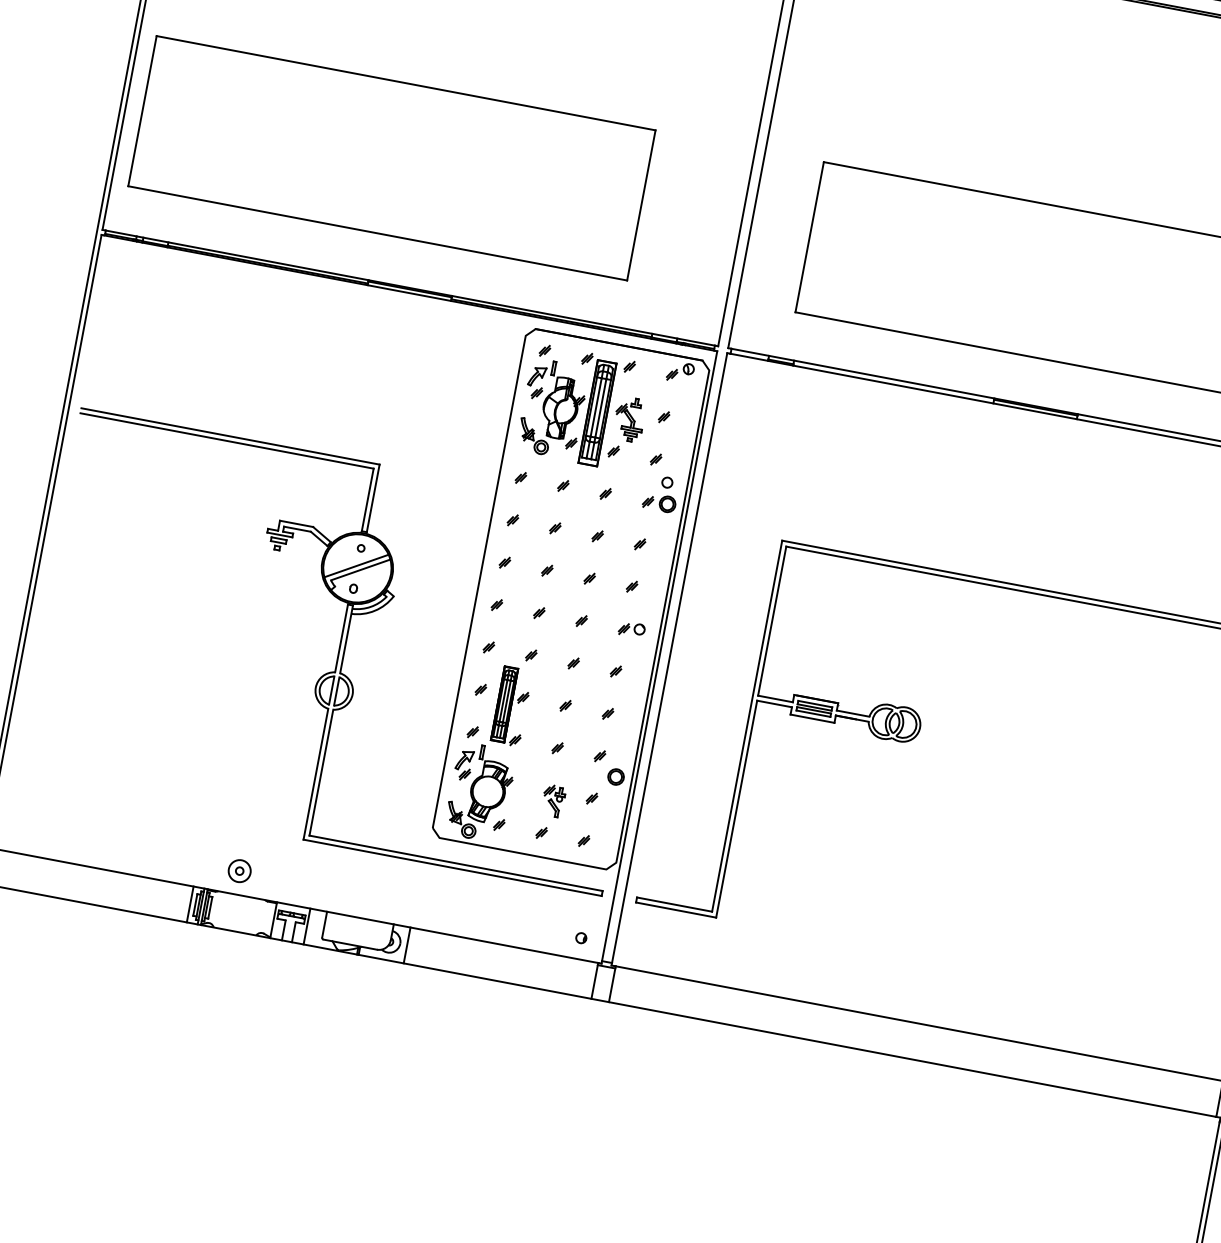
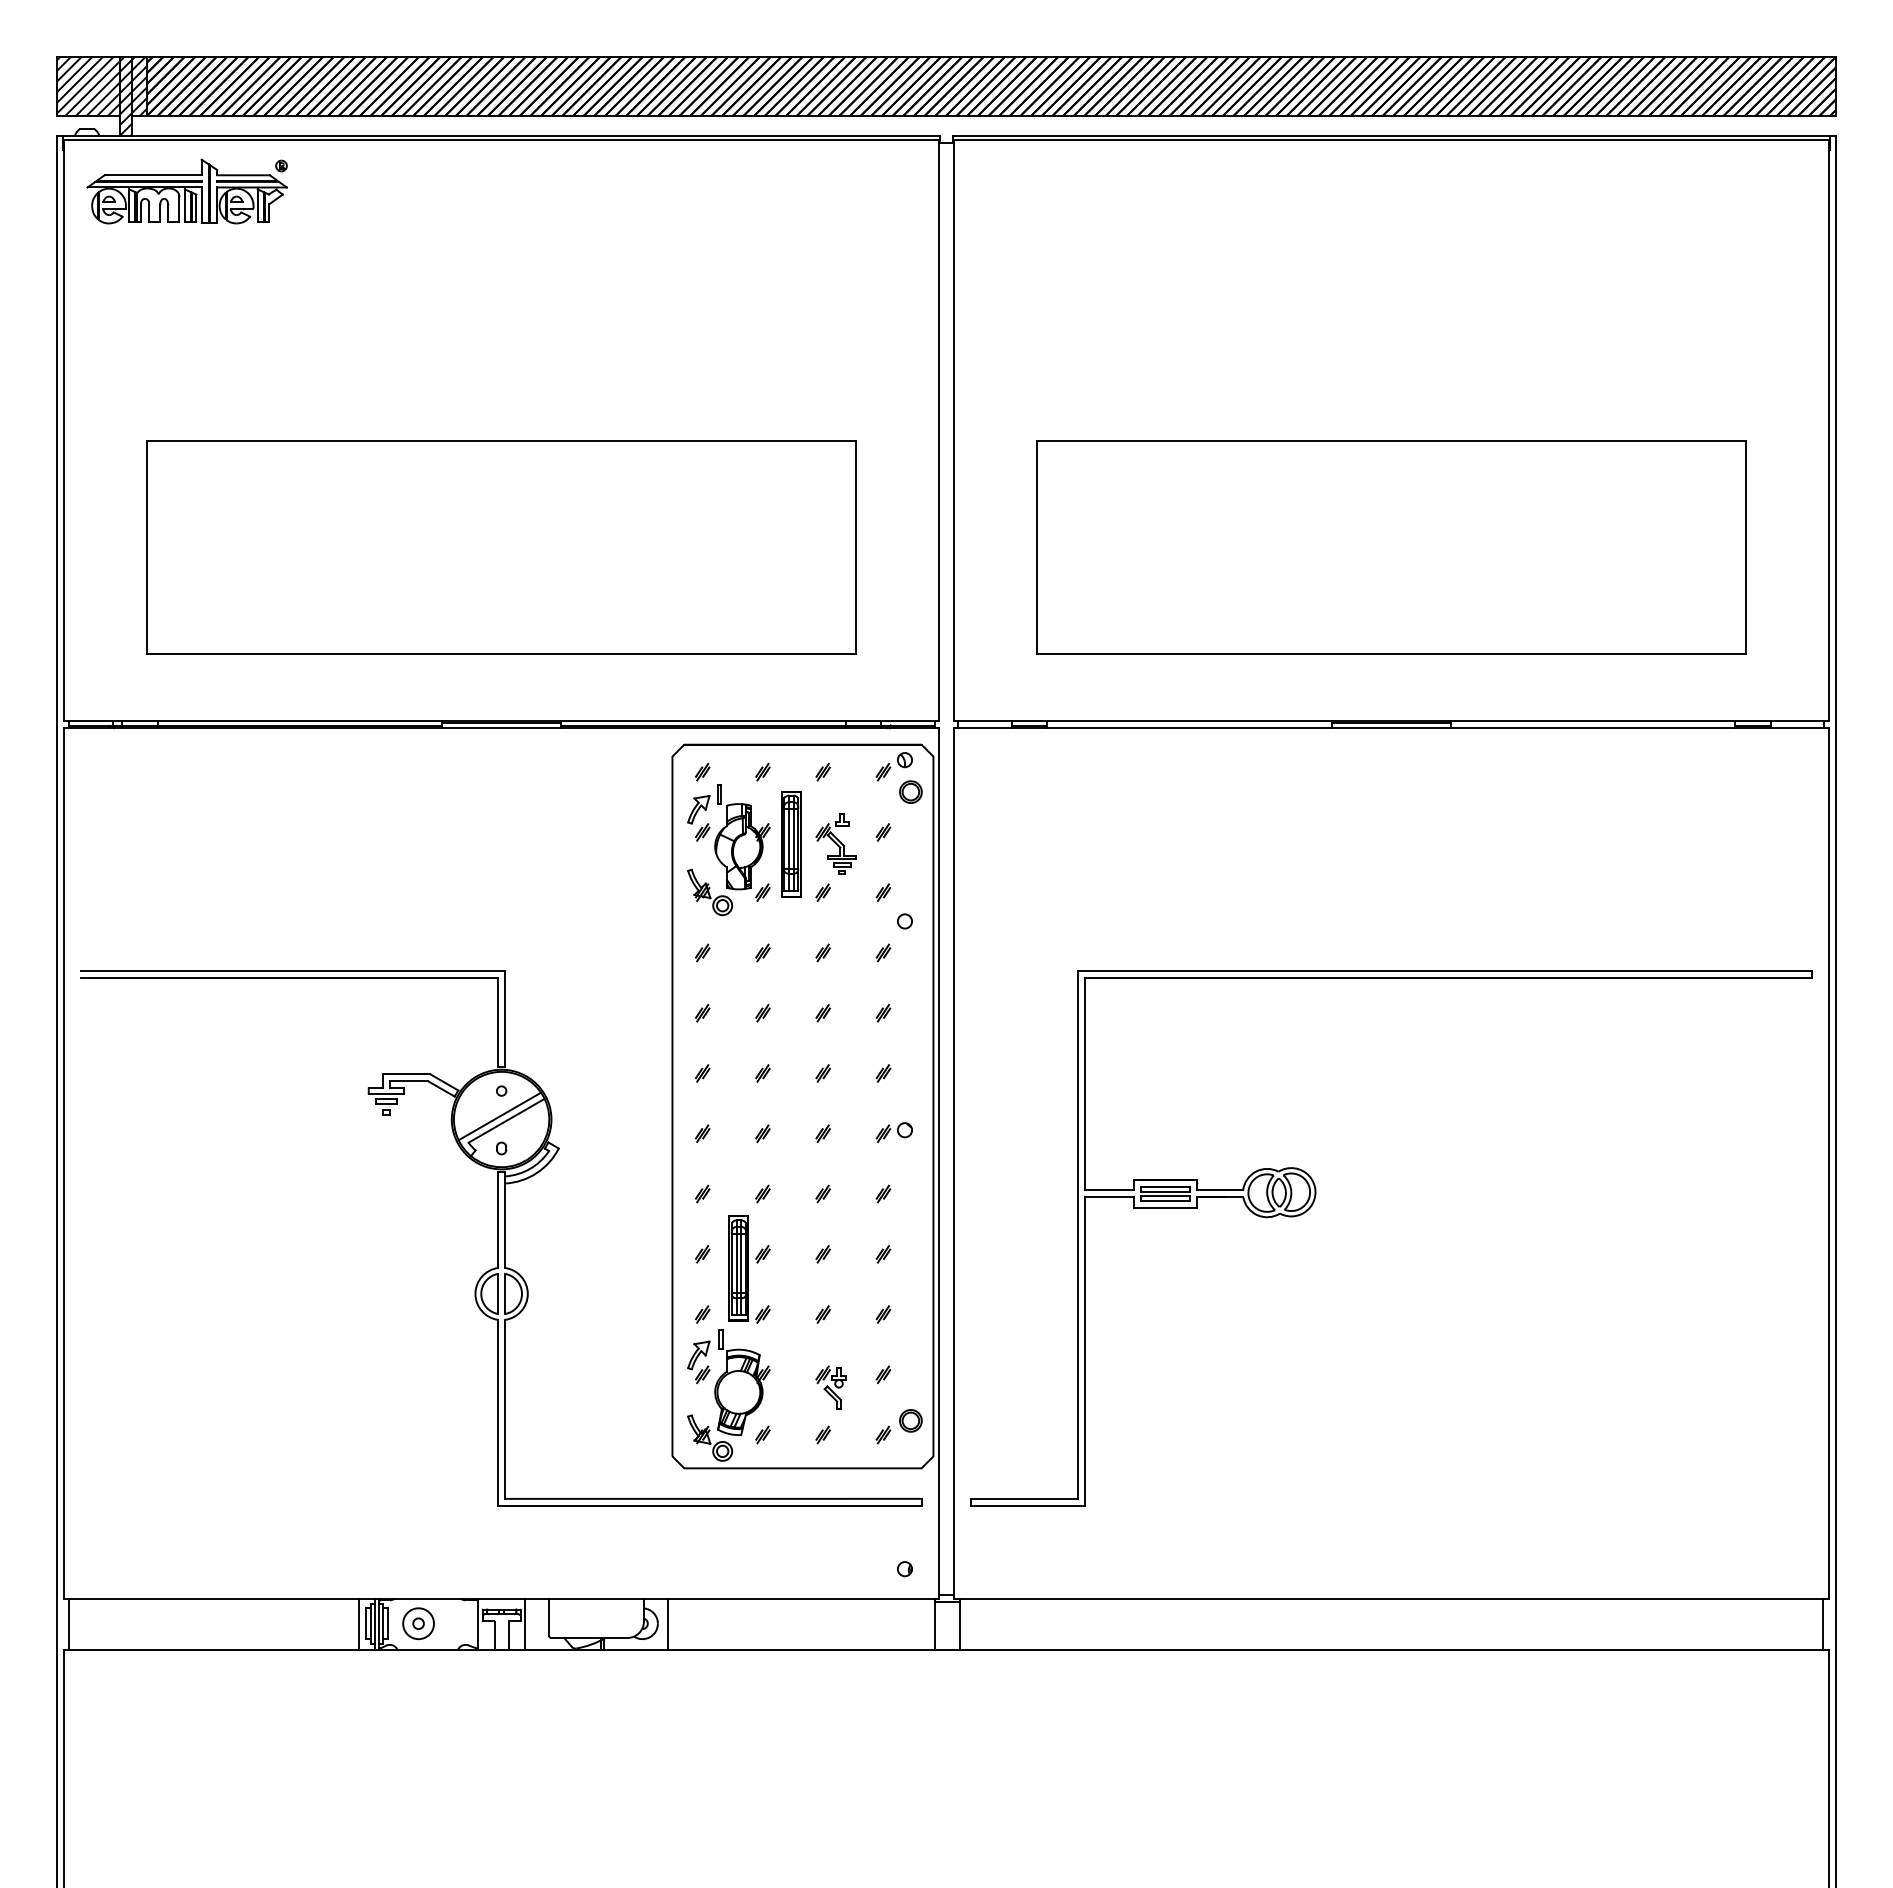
part: (391, 158) -> (501, 547), moved
part: (597, 413) -> (791, 844), size x0.71
part: (667, 503) -> (910, 791), moved
part: (615, 776) -> (910, 1420), moved
part: (239, 870) -> (418, 1623), moved

